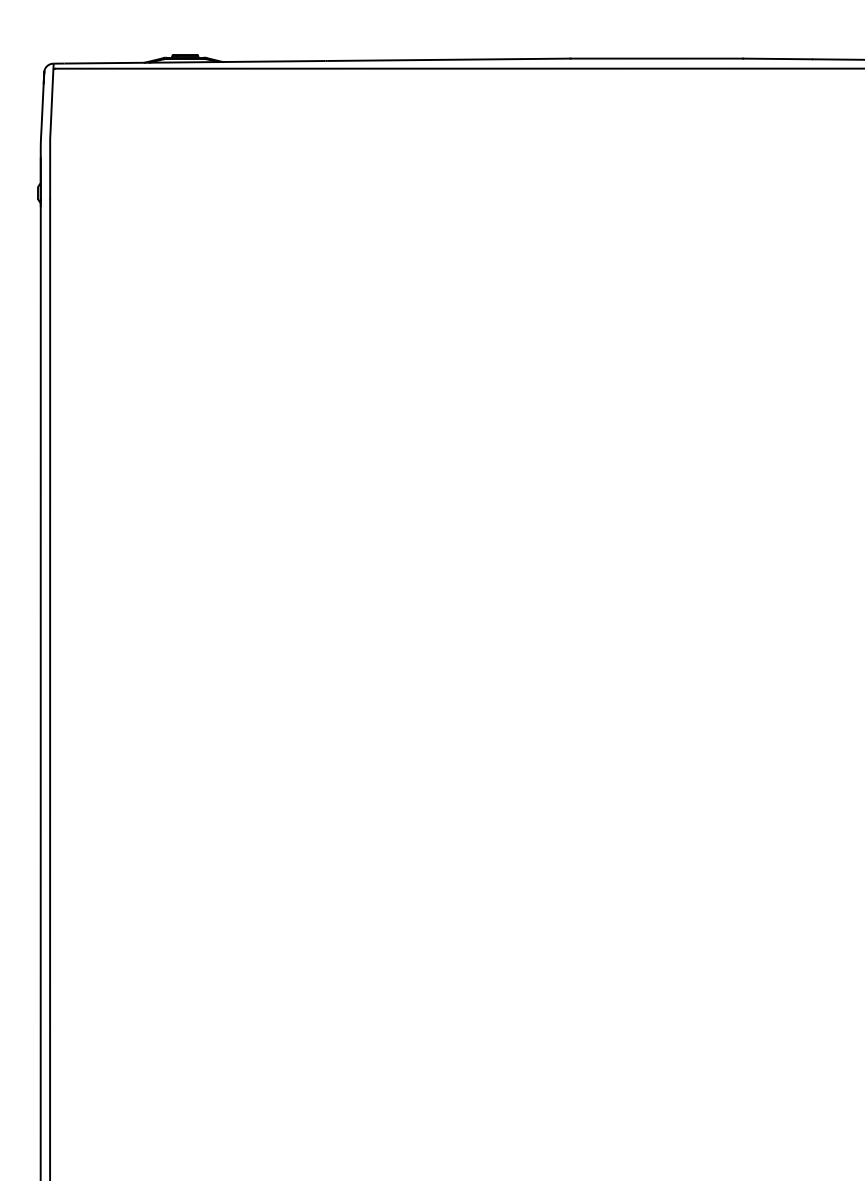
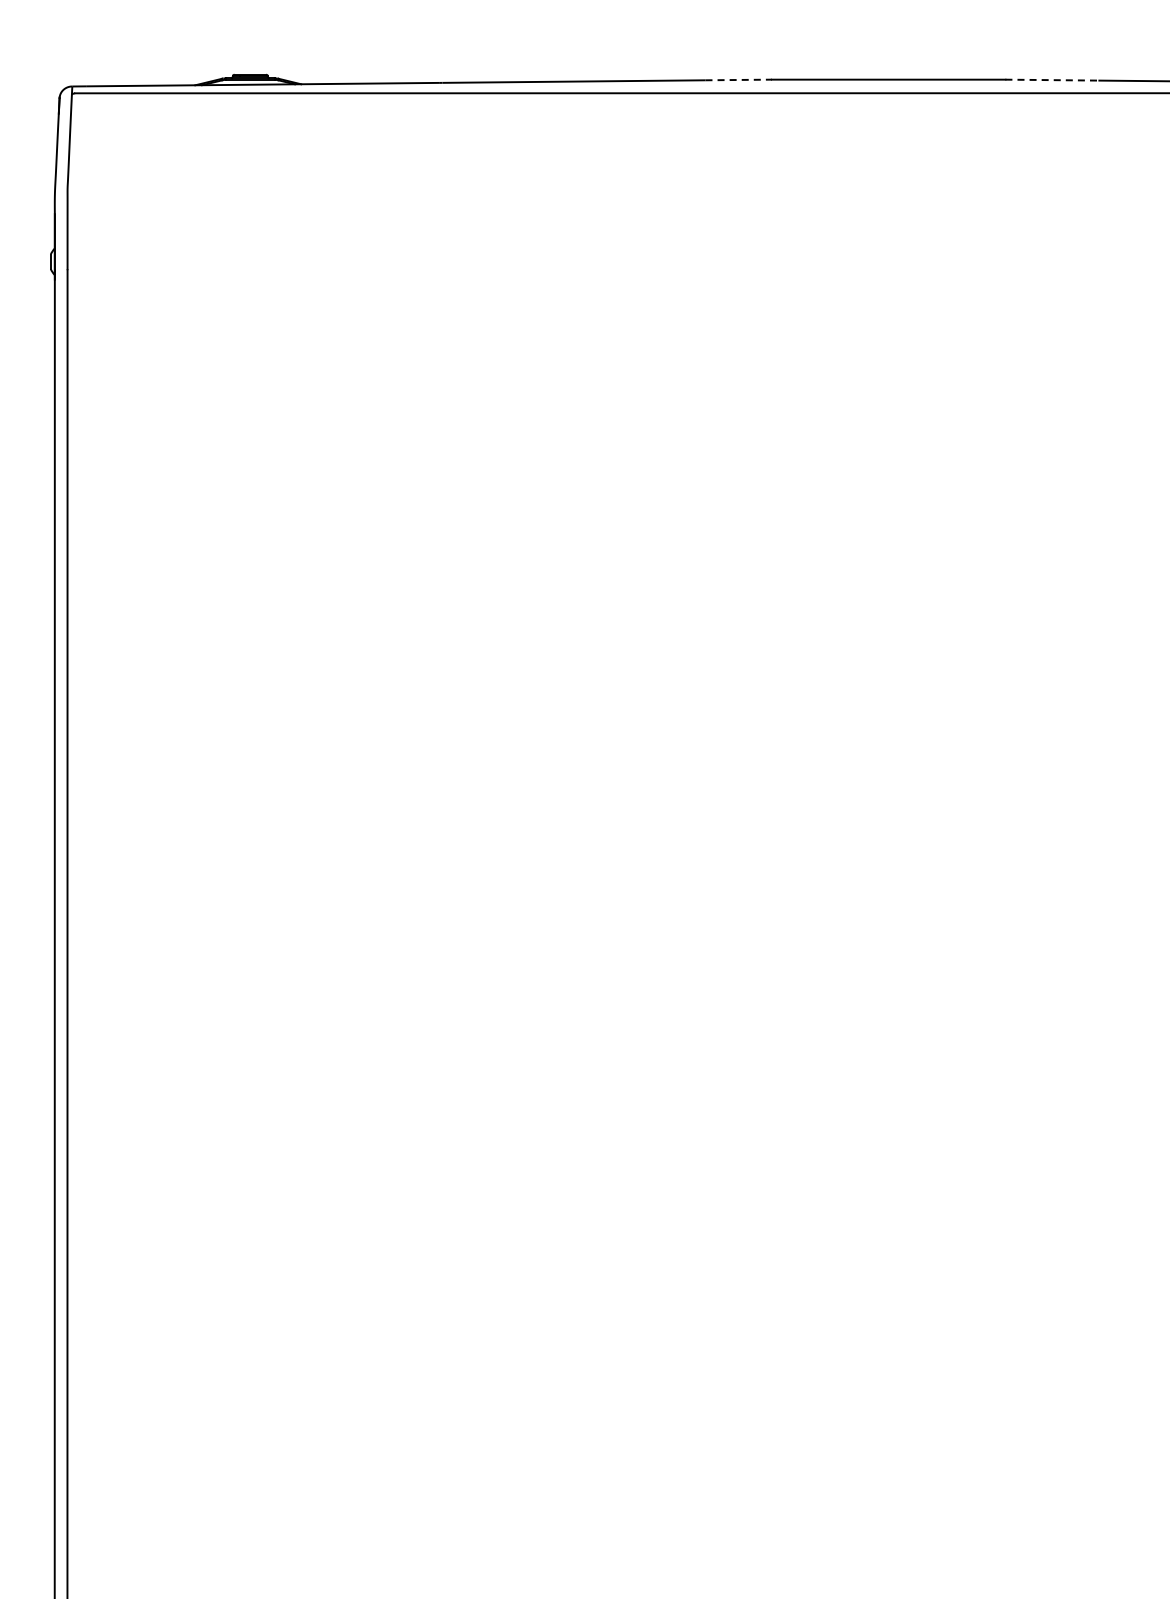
line: (546, 58) -> (739, 79), solid -> dashed
line: (777, 59) -> (1051, 80), solid -> dashed

